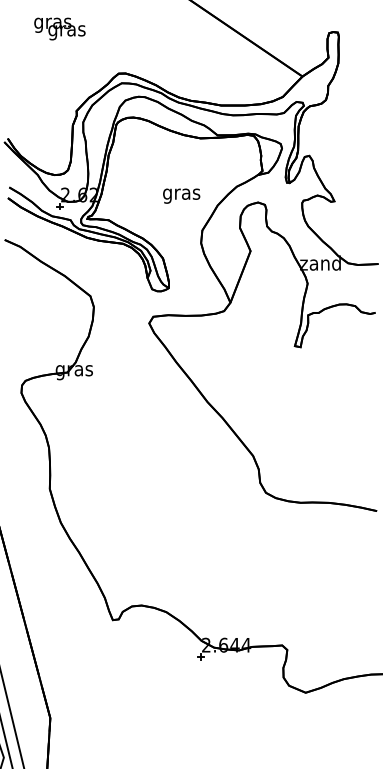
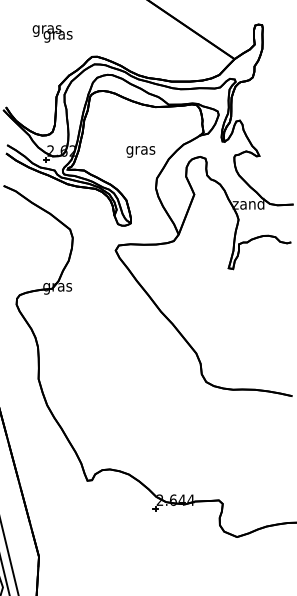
text: (59, 28) -> (52, 33), moved

